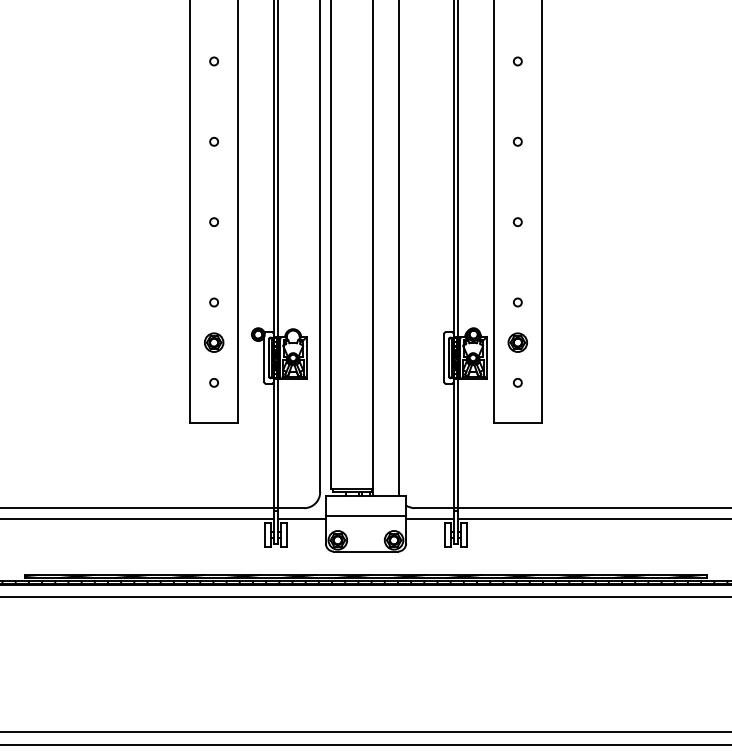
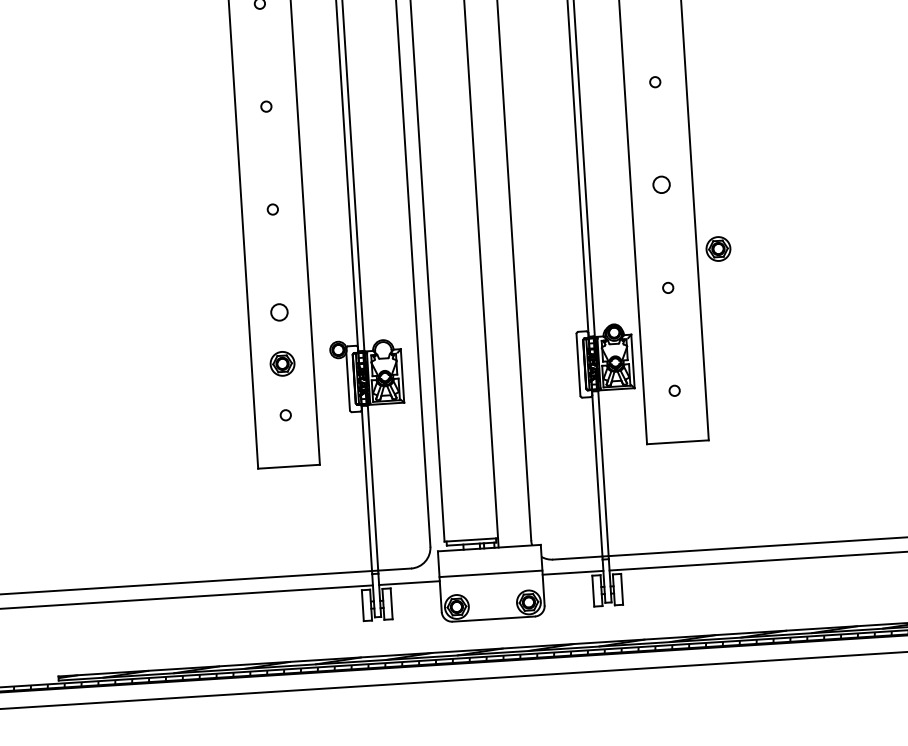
circle: (517, 222) -> (661, 185), size x1.6
circle: (213, 302) -> (278, 312), size x1.6
part: (517, 342) -> (718, 248), moved

